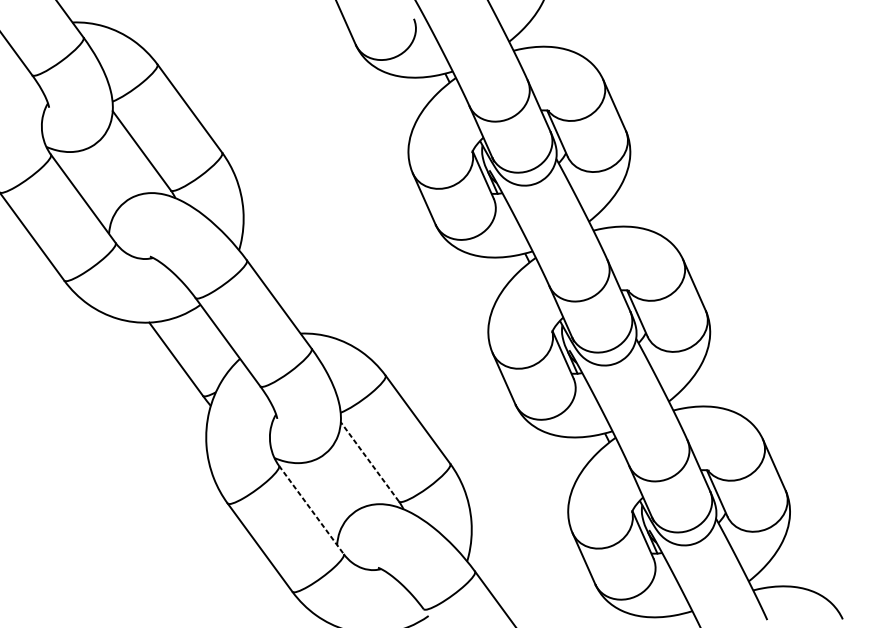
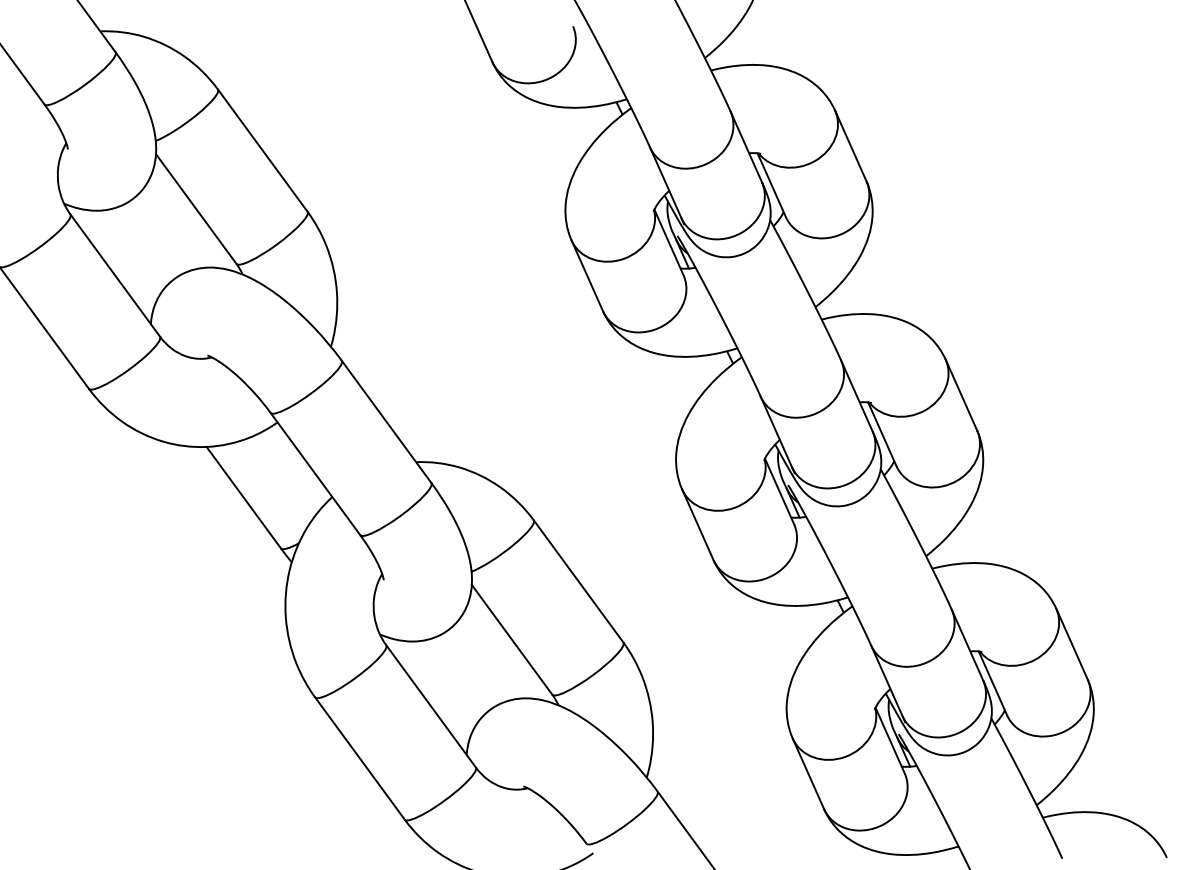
line: (369, 461) -> (511, 639), dashed -> solid
line: (311, 510) -> (431, 706), dashed -> solid

